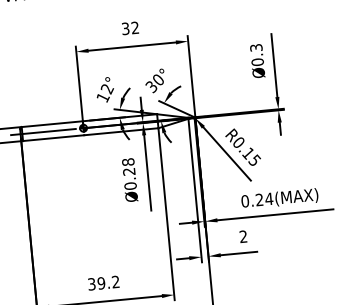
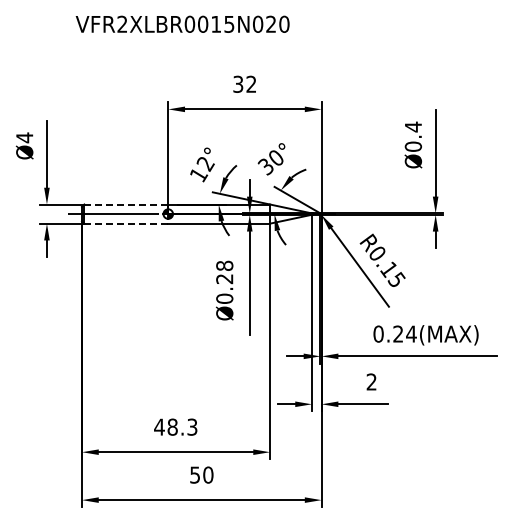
text: (256, 47) -> (413, 126), Ø0.3 -> Ø0.4
line: (52, 124) -> (126, 204), solid -> dashed
line: (53, 138) -> (126, 223), solid -> dashed
text: (103, 282) -> (175, 426), 39.2 -> 48.3

